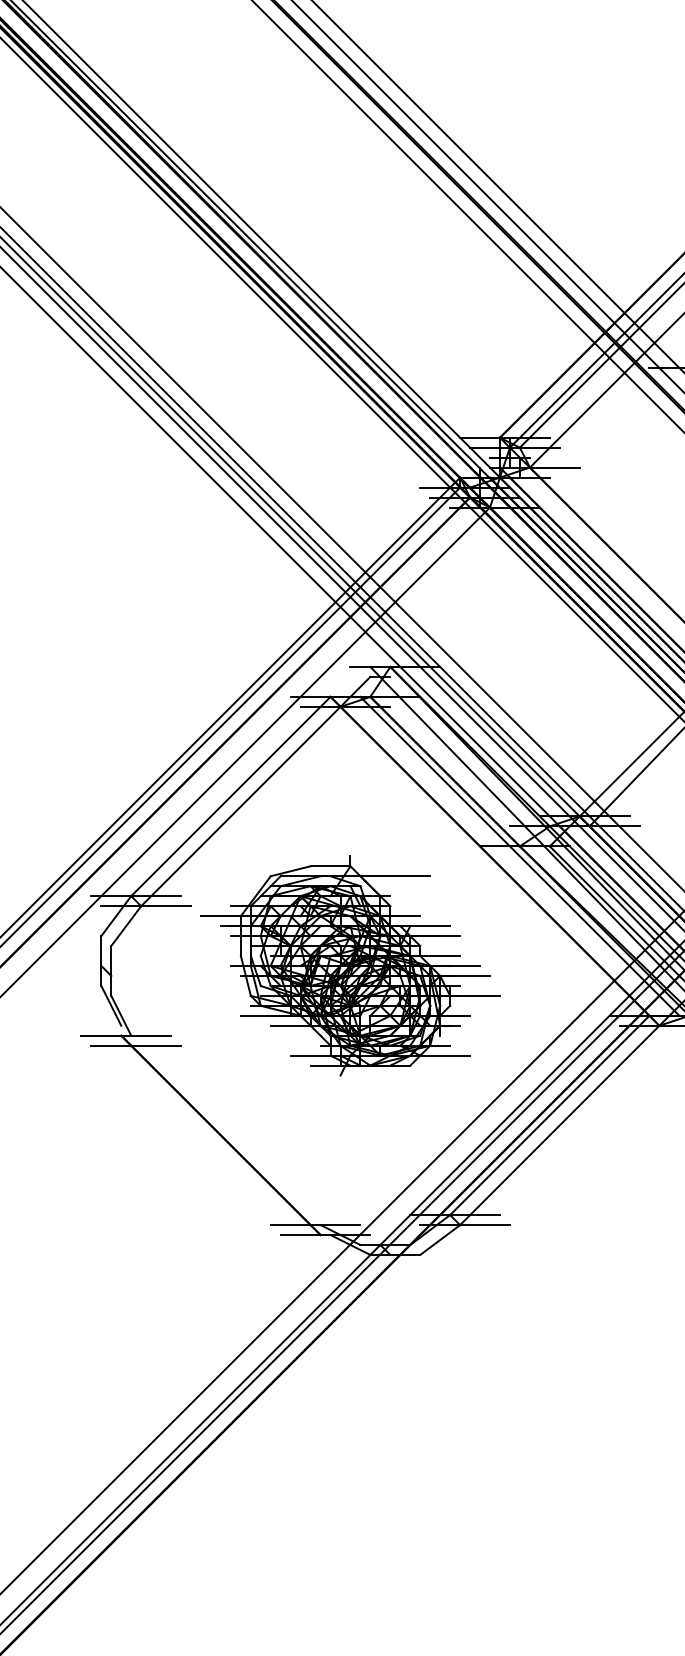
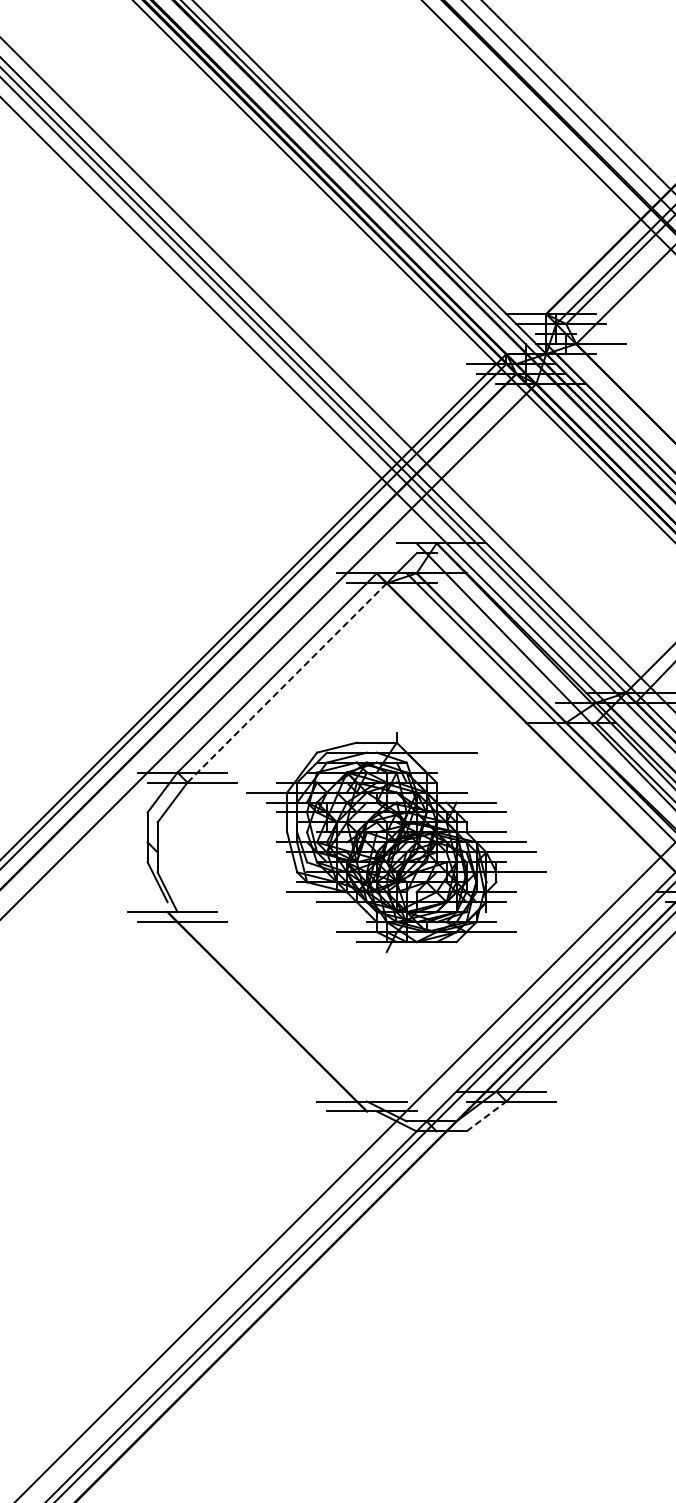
line: (240, 806) -> (286, 682), solid -> dashed
line: (440, 1240) -> (486, 1116), solid -> dashed

